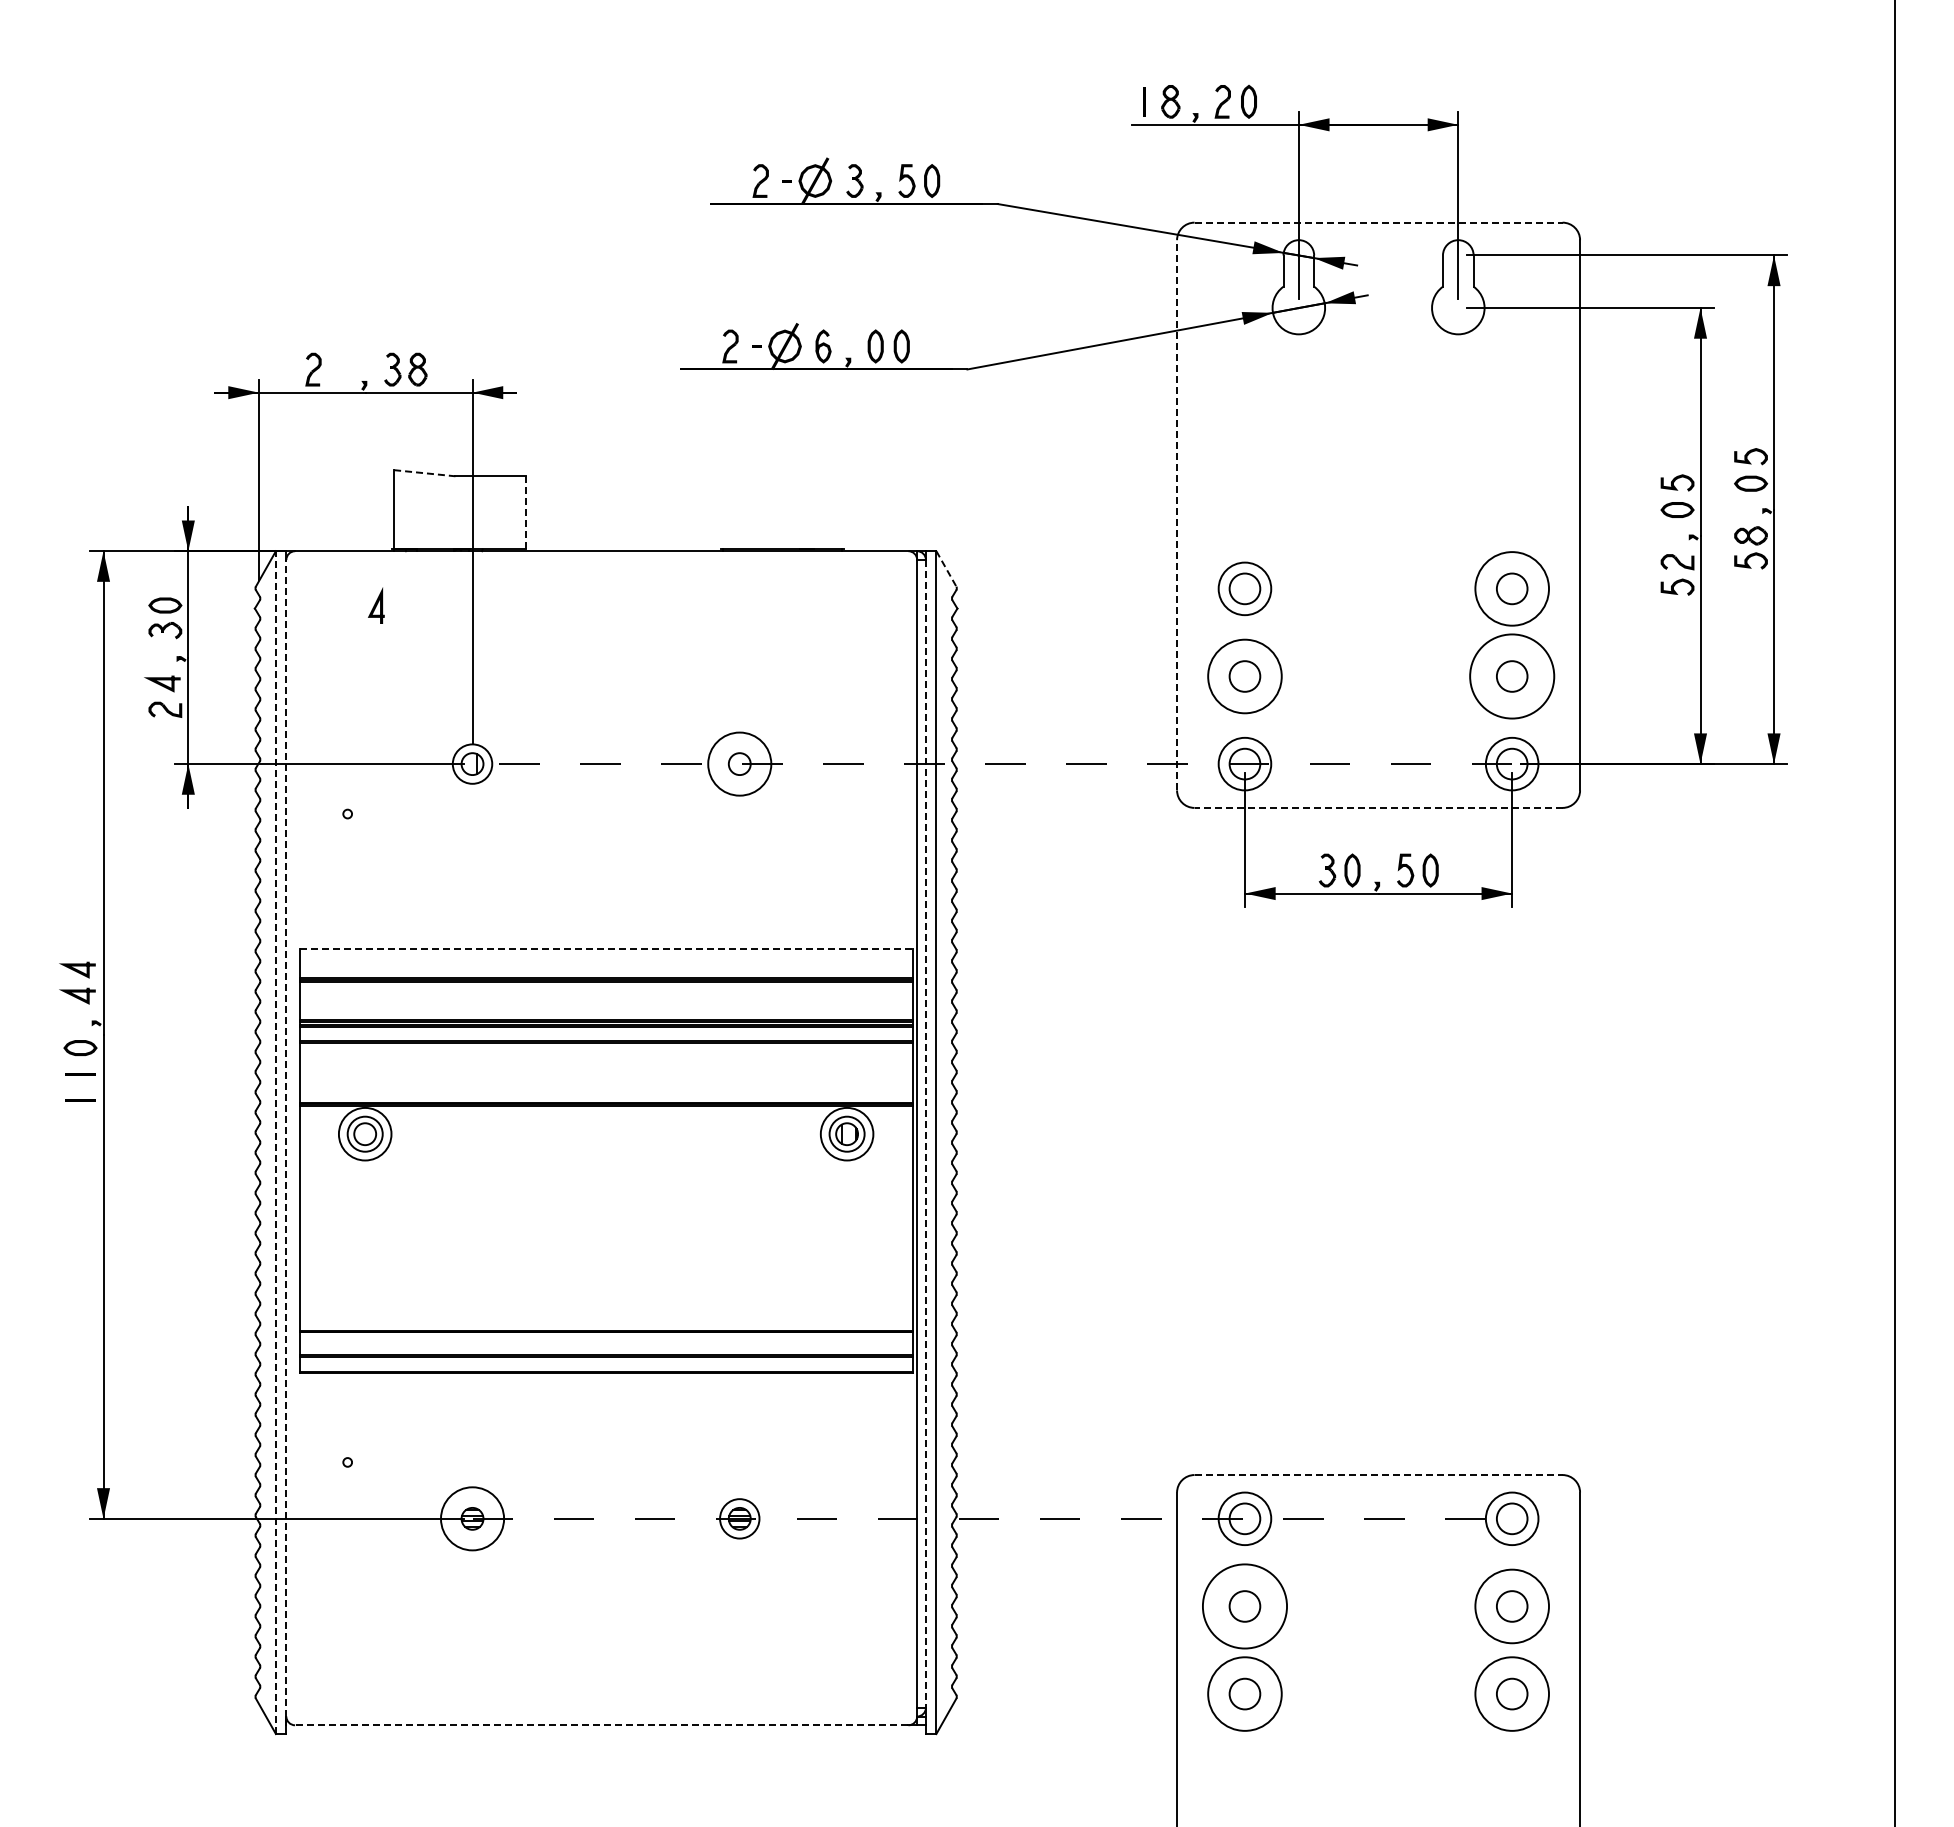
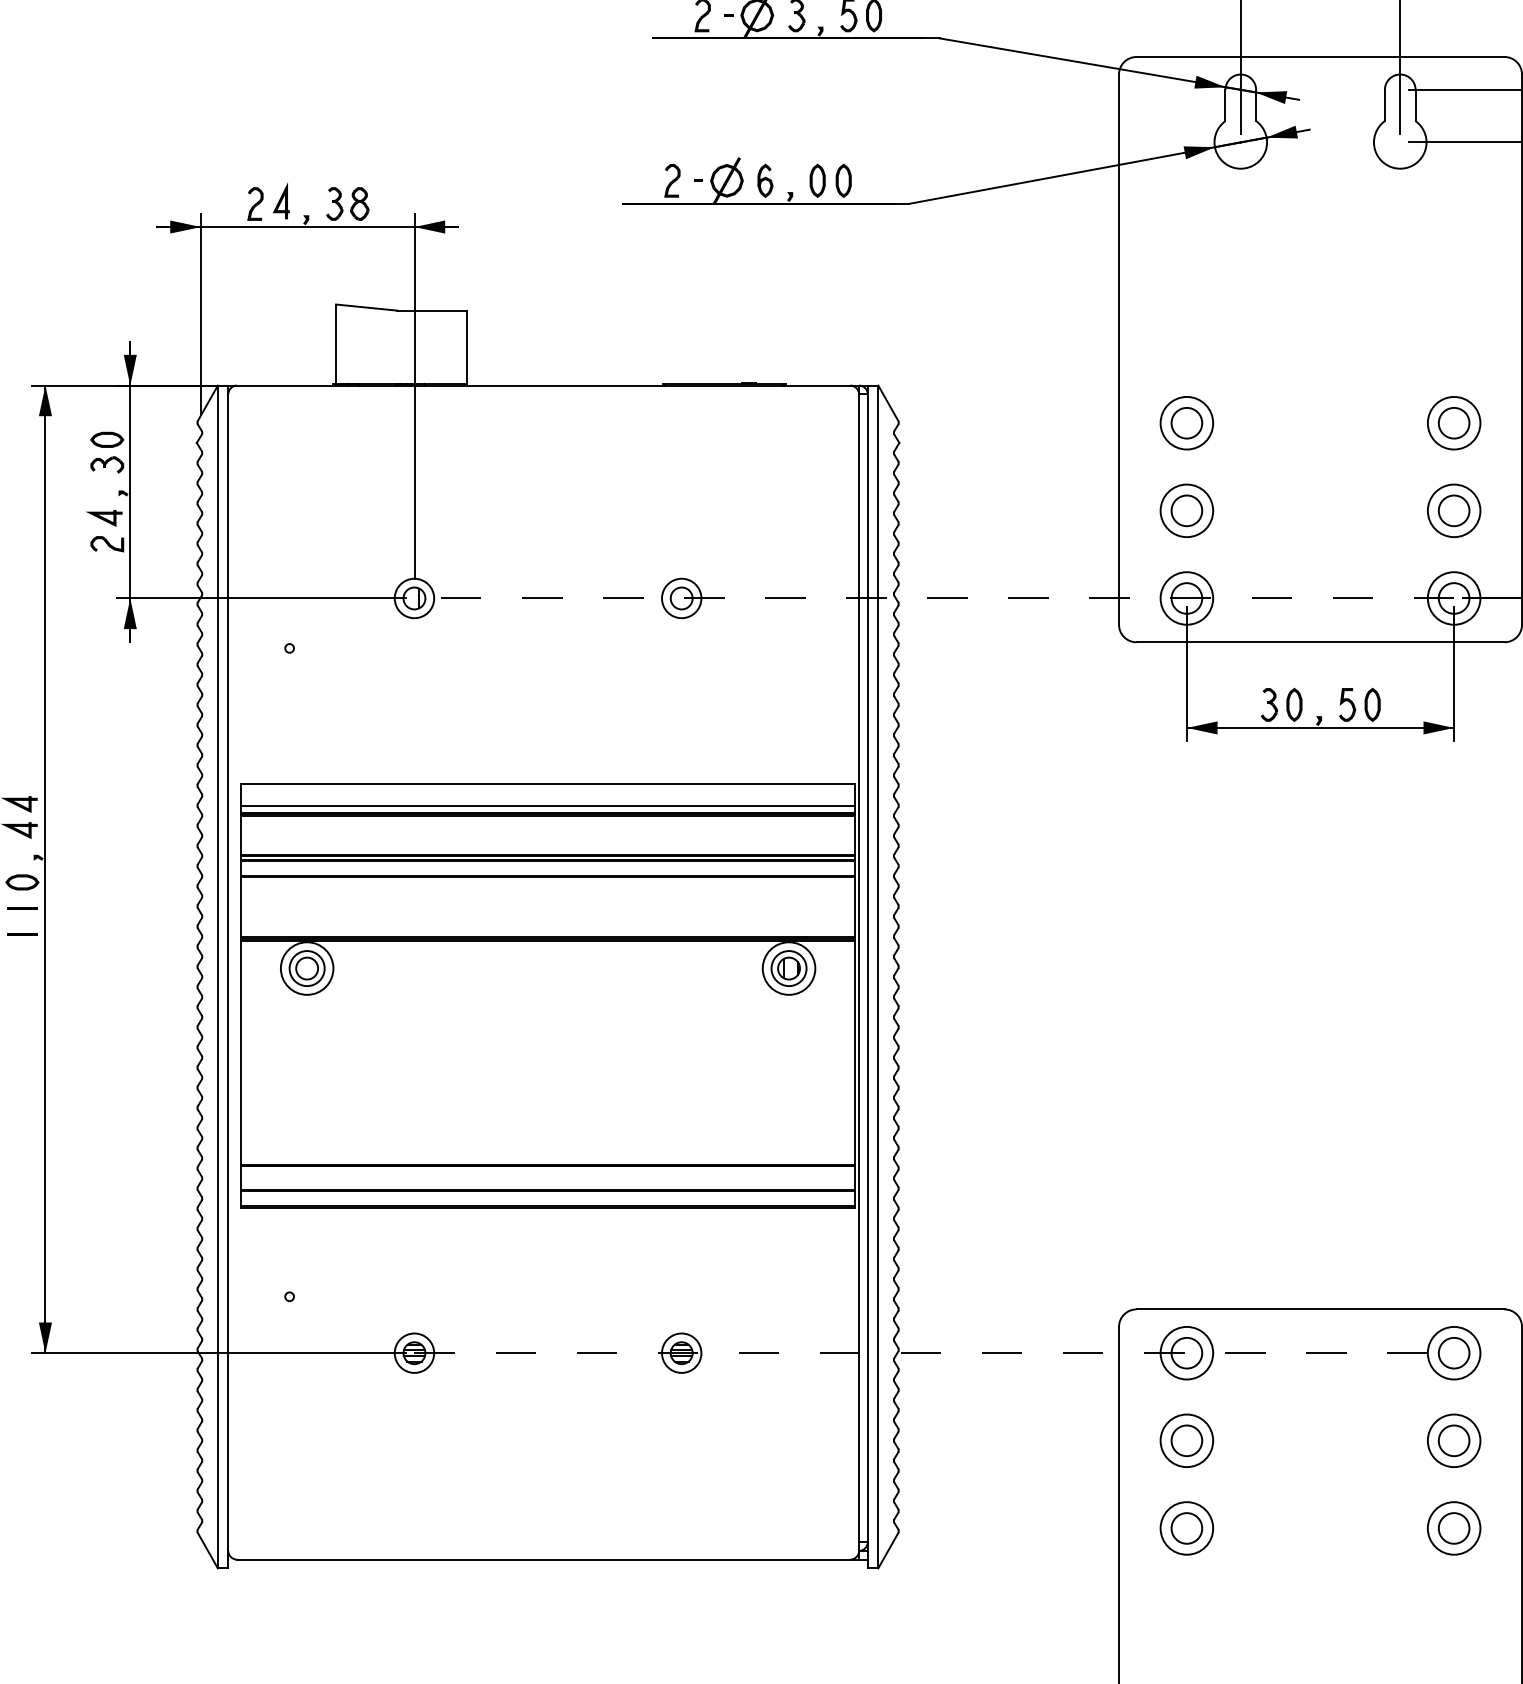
line: (1378, 222) -> (1320, 56), dashed -> solid
line: (424, 473) -> (366, 307), dashed -> solid
line: (525, 512) -> (467, 346), dashed -> solid
line: (1177, 514) -> (1119, 348), dashed -> solid
line: (946, 569) -> (888, 403), dashed -> solid
circle: (1511, 588) -> (1453, 422), size x0.71
line: (376, 605) -> (281, 200), moved
circle: (1244, 676) -> (1186, 510), size x0.71
circle: (1511, 676) -> (1453, 510), size x0.62
circle: (739, 763) -> (681, 597), size x0.62
line: (1378, 807) -> (1320, 641), dashed -> solid
line: (606, 949) -> (548, 783), dashed -> solid
line: (605, 971) -> (547, 805), added
line: (925, 1133) -> (867, 967), dashed -> solid
line: (286, 1137) -> (228, 971), dashed -> solid
line: (275, 1142) -> (217, 976), dashed -> solid
line: (1378, 1475) -> (1320, 1309), dashed -> solid
circle: (472, 1518) -> (414, 1352), size x0.62
circle: (1244, 1606) -> (1186, 1440), size x0.62
circle: (1511, 1606) -> (1453, 1440), size x0.71
circle: (1244, 1693) -> (1186, 1527), size x0.71
circle: (1511, 1693) -> (1453, 1527), size x0.71
line: (601, 1725) -> (543, 1559), dashed -> solid

